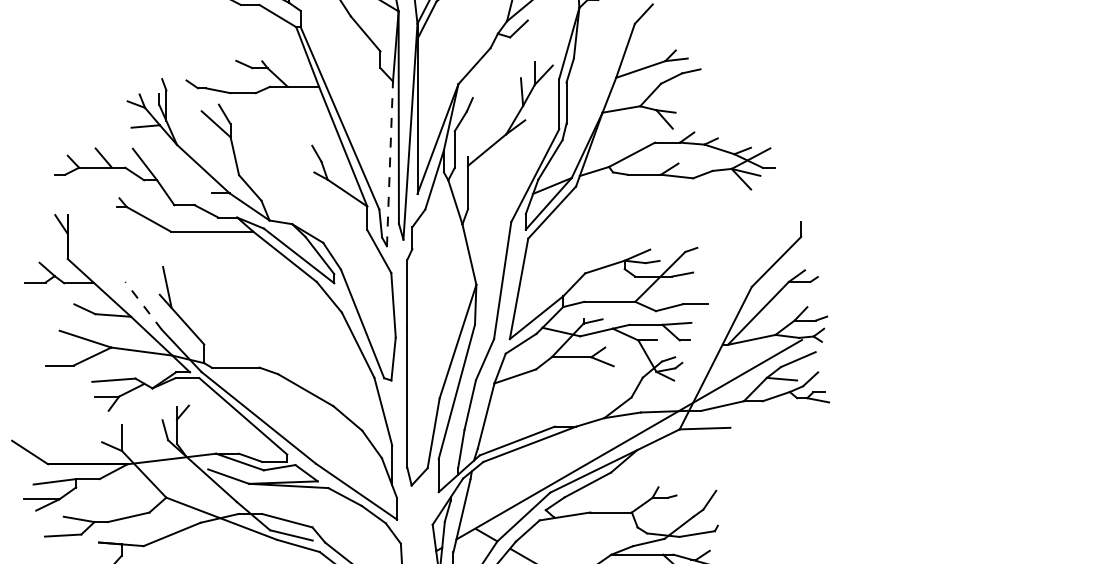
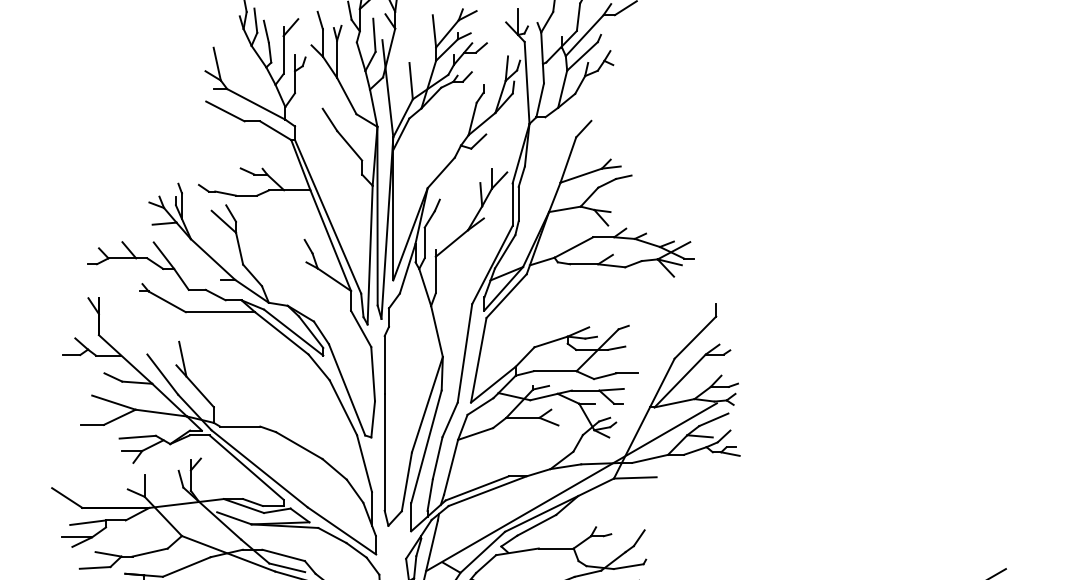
line: (390, 163) -> (370, 254), dashed -> solid
line: (143, 305) -> (162, 374), dashed -> solid

